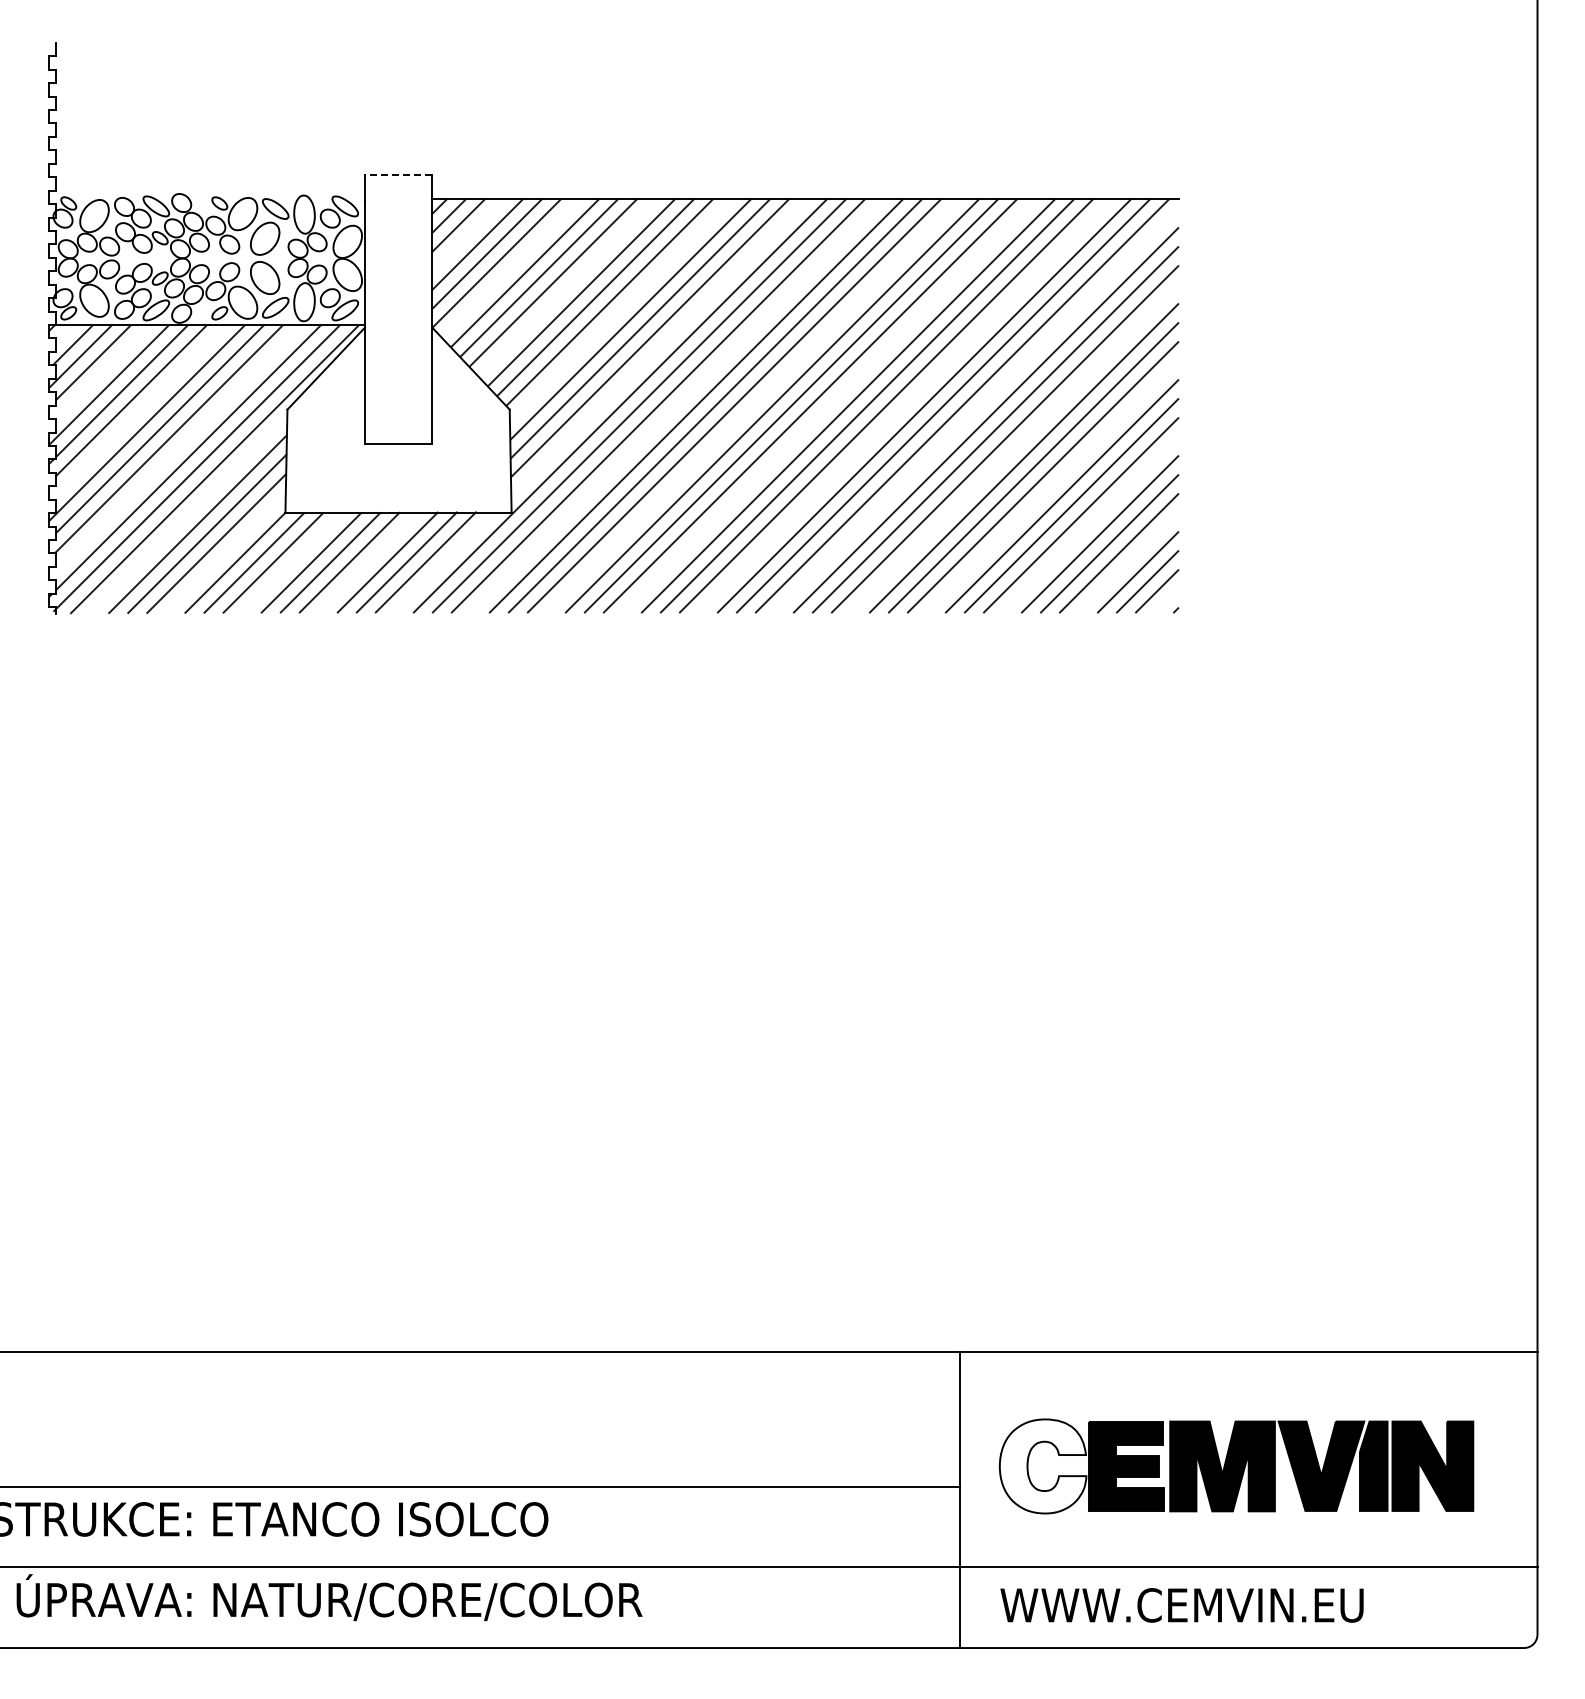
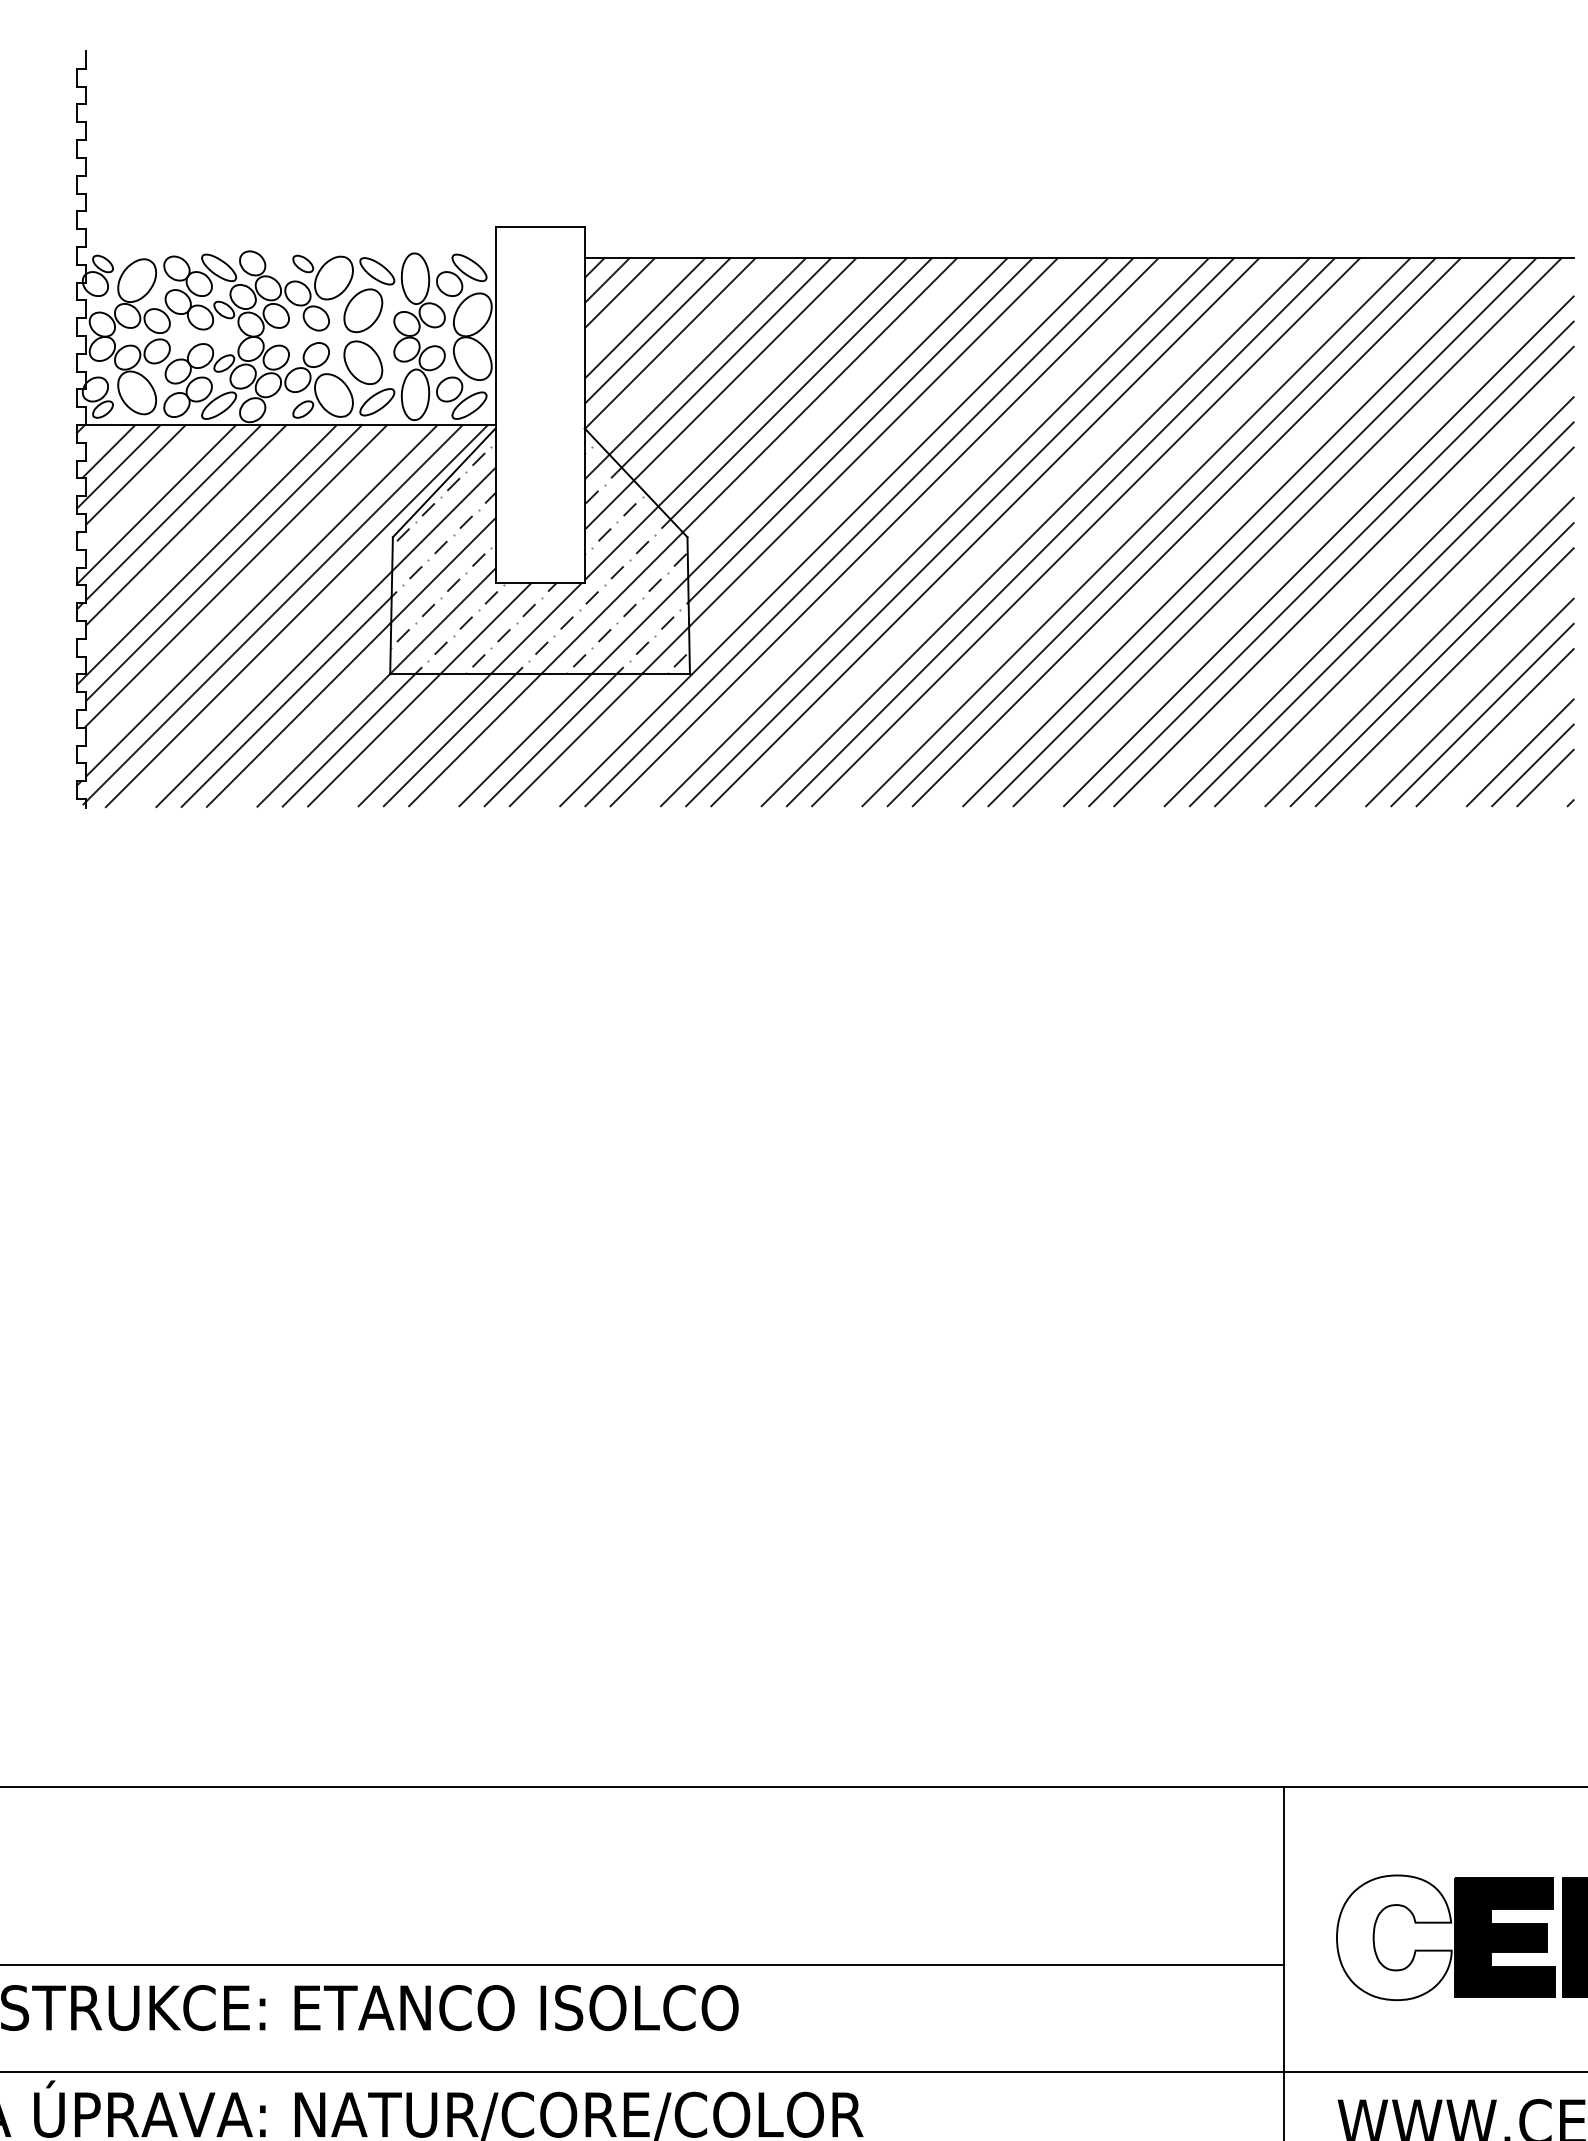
line: (398, 175) -> (540, 226), dashed -> solid
hatch: (398, 420) -> (540, 551), added

